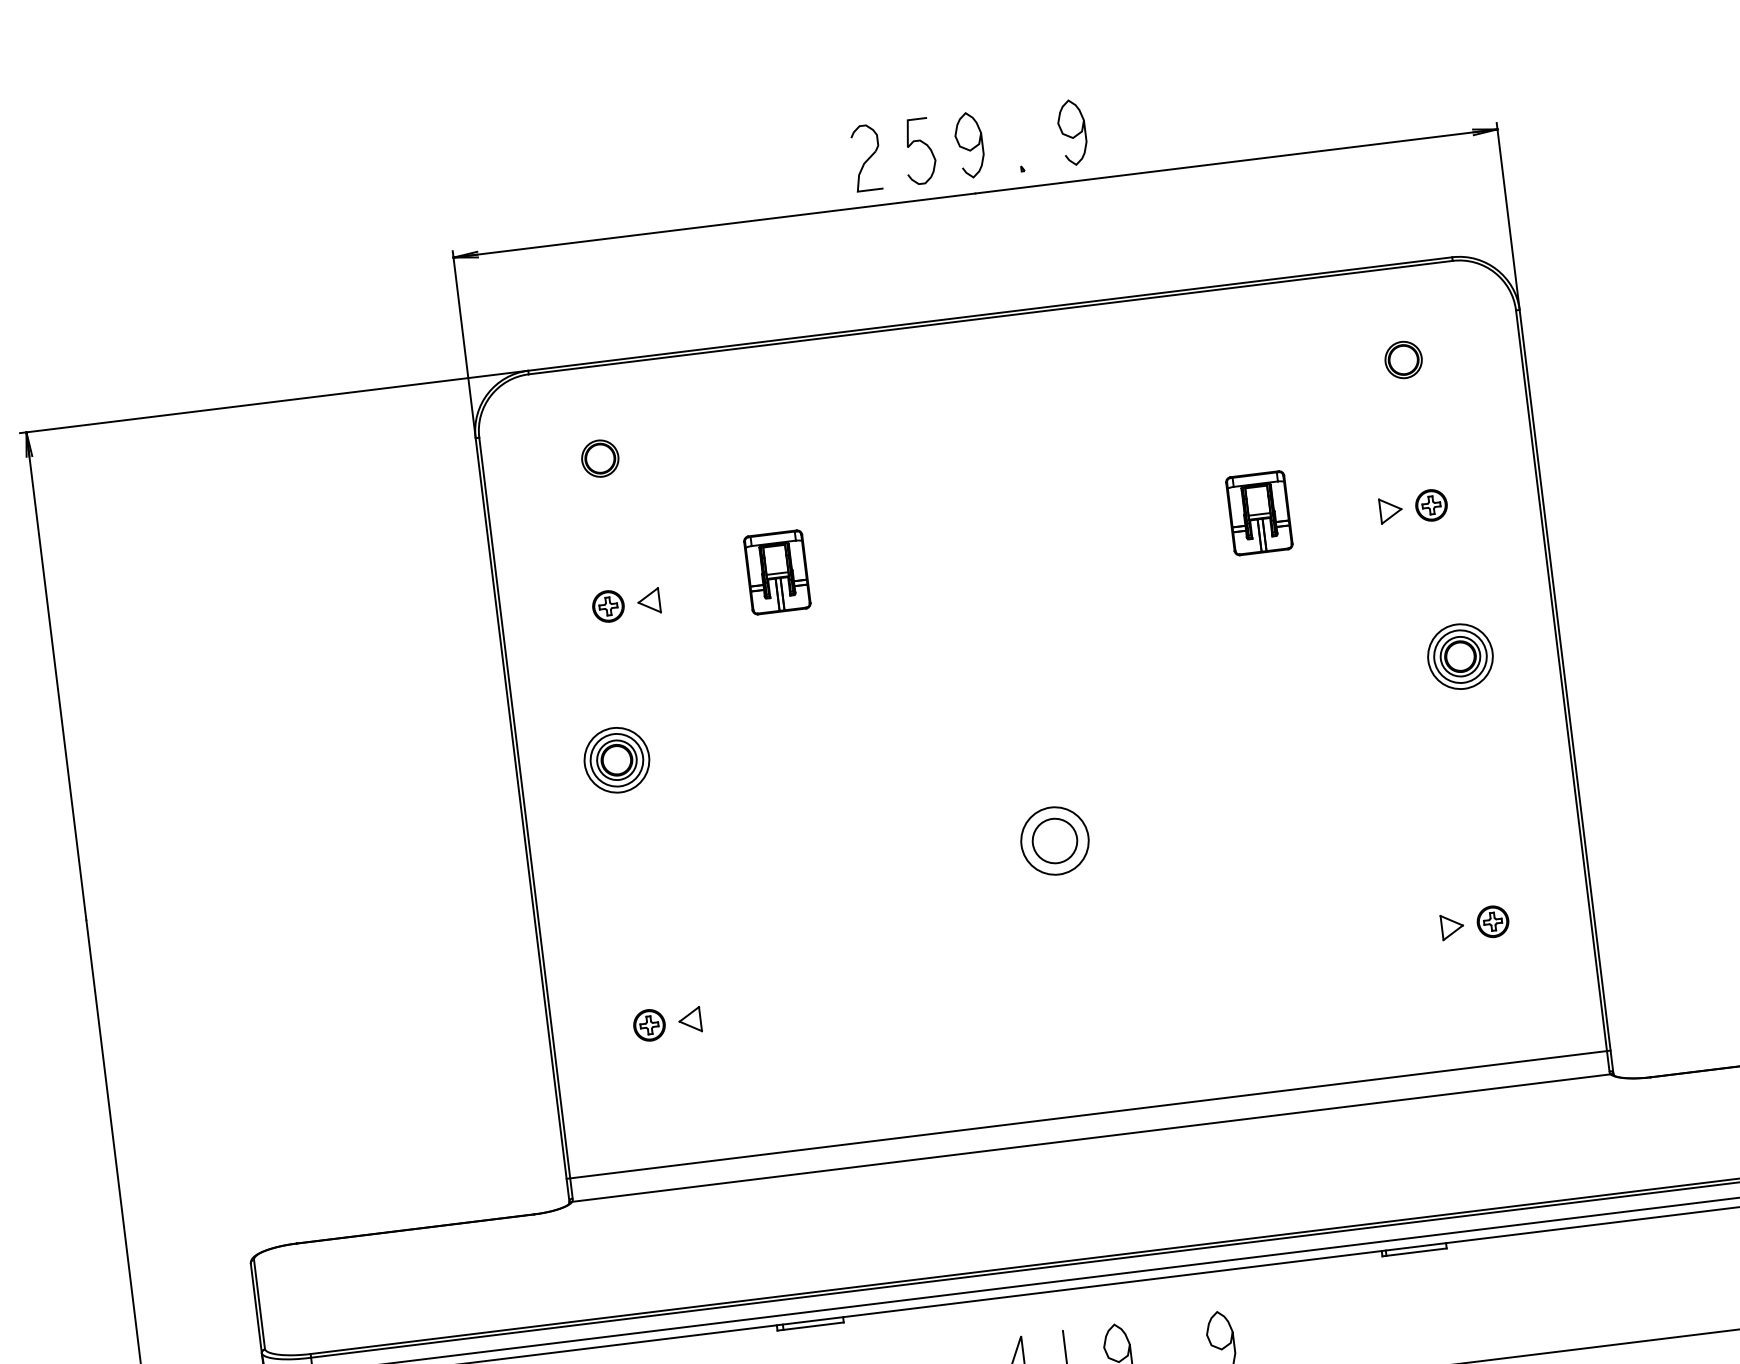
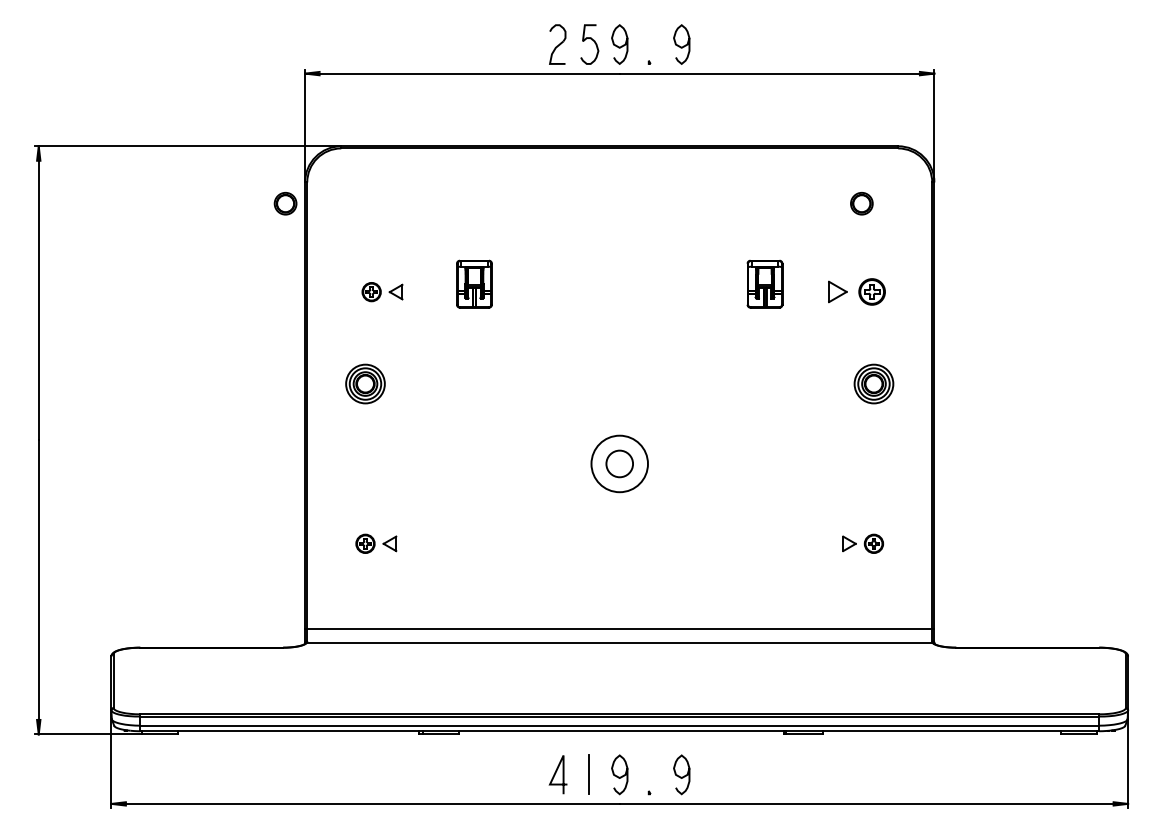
part: (600, 458) -> (285, 203), moved
part: (1412, 508) -> (856, 292), size x1.4
circle: (1054, 840) -> (619, 463), size x1.4

